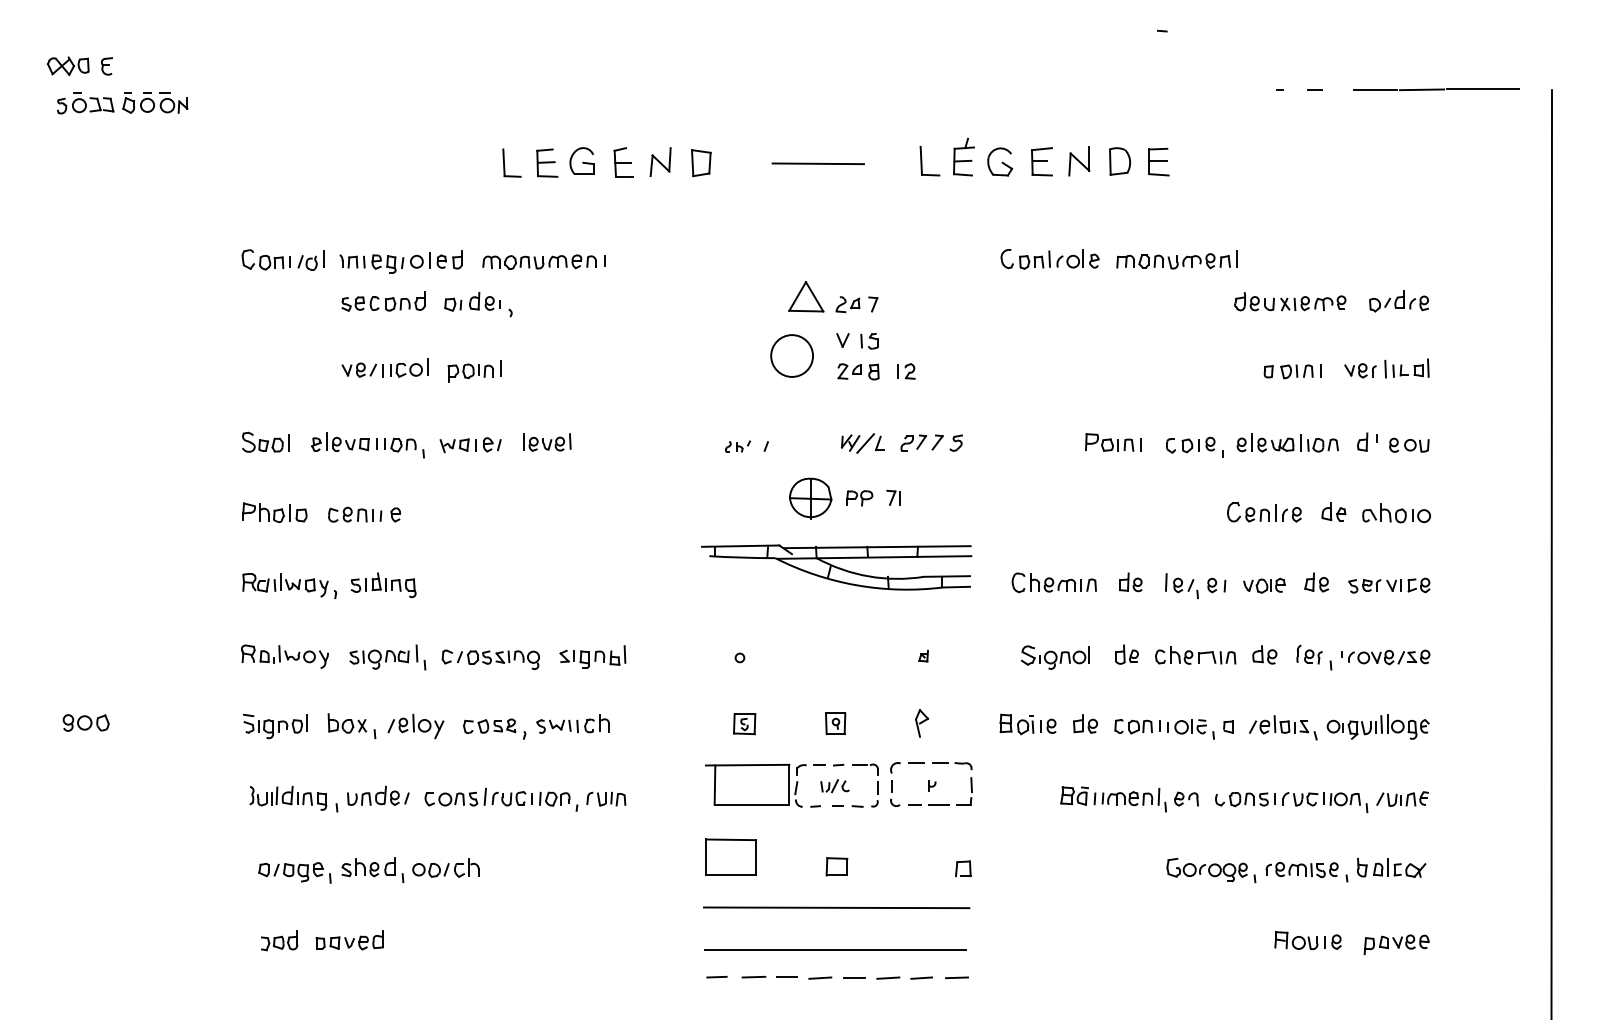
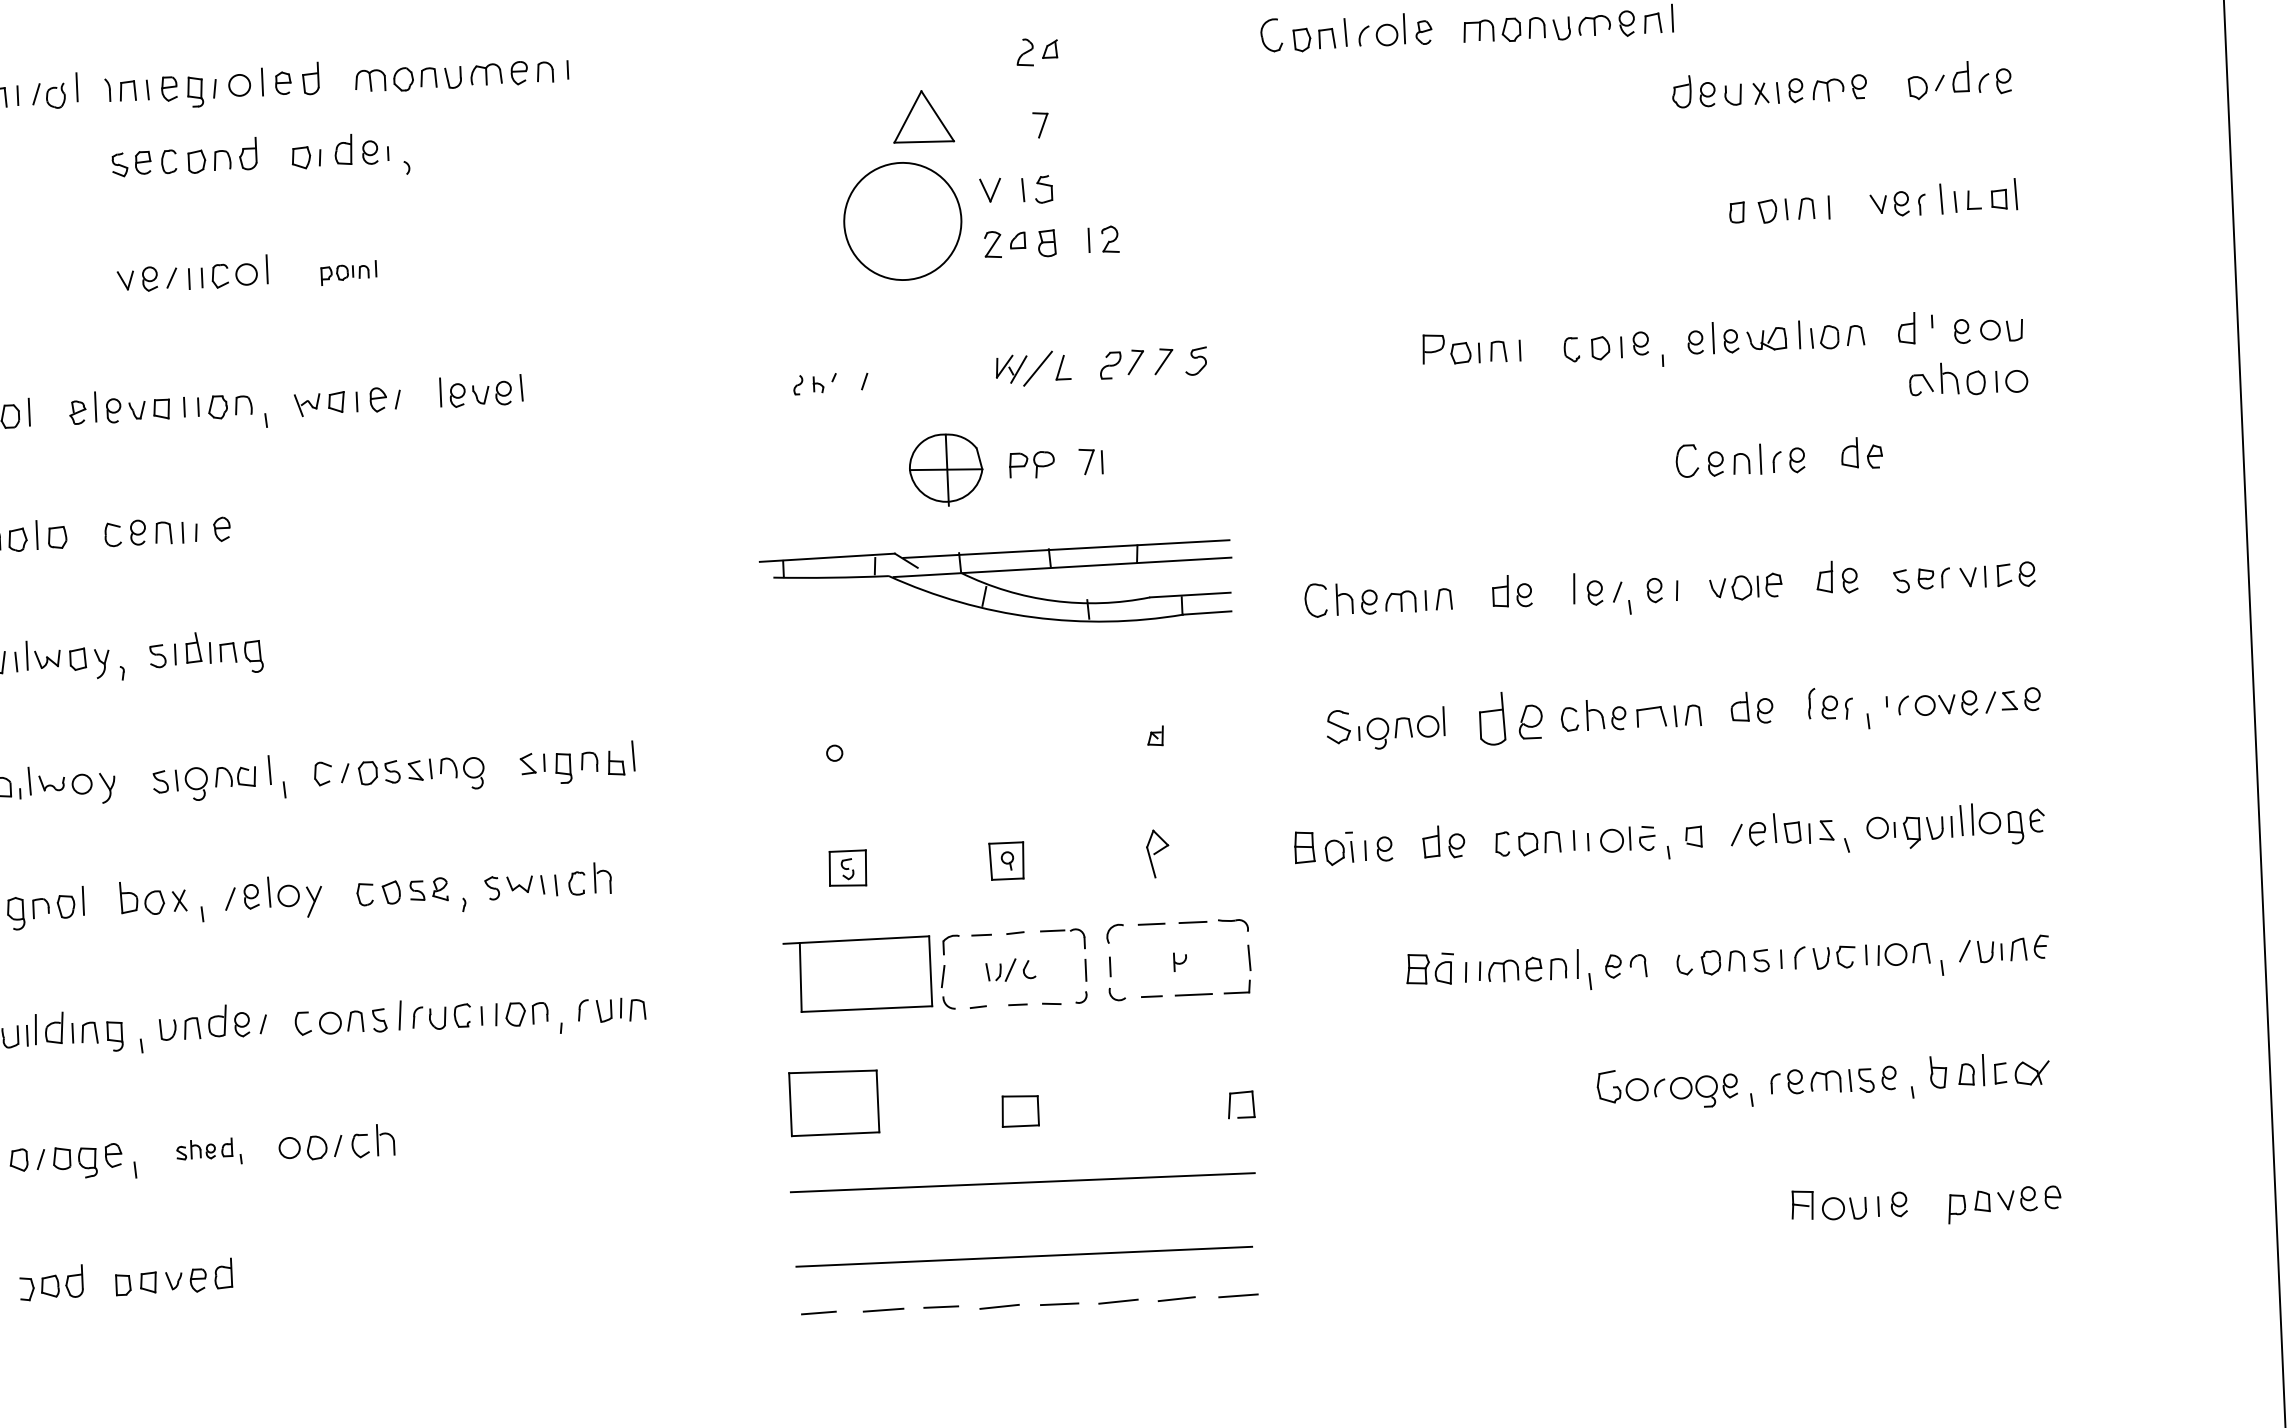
part: (847, 304) -> (1036, 51), moved
circle: (792, 355) -> (903, 220), size x1.6
part: (474, 371) -> (348, 272), size x0.6
part: (1396, 513) -> (1968, 378), moved
part: (1126, 654) -> (1510, 717), size x1.6
part: (372, 869) -> (208, 1151), size x0.6

